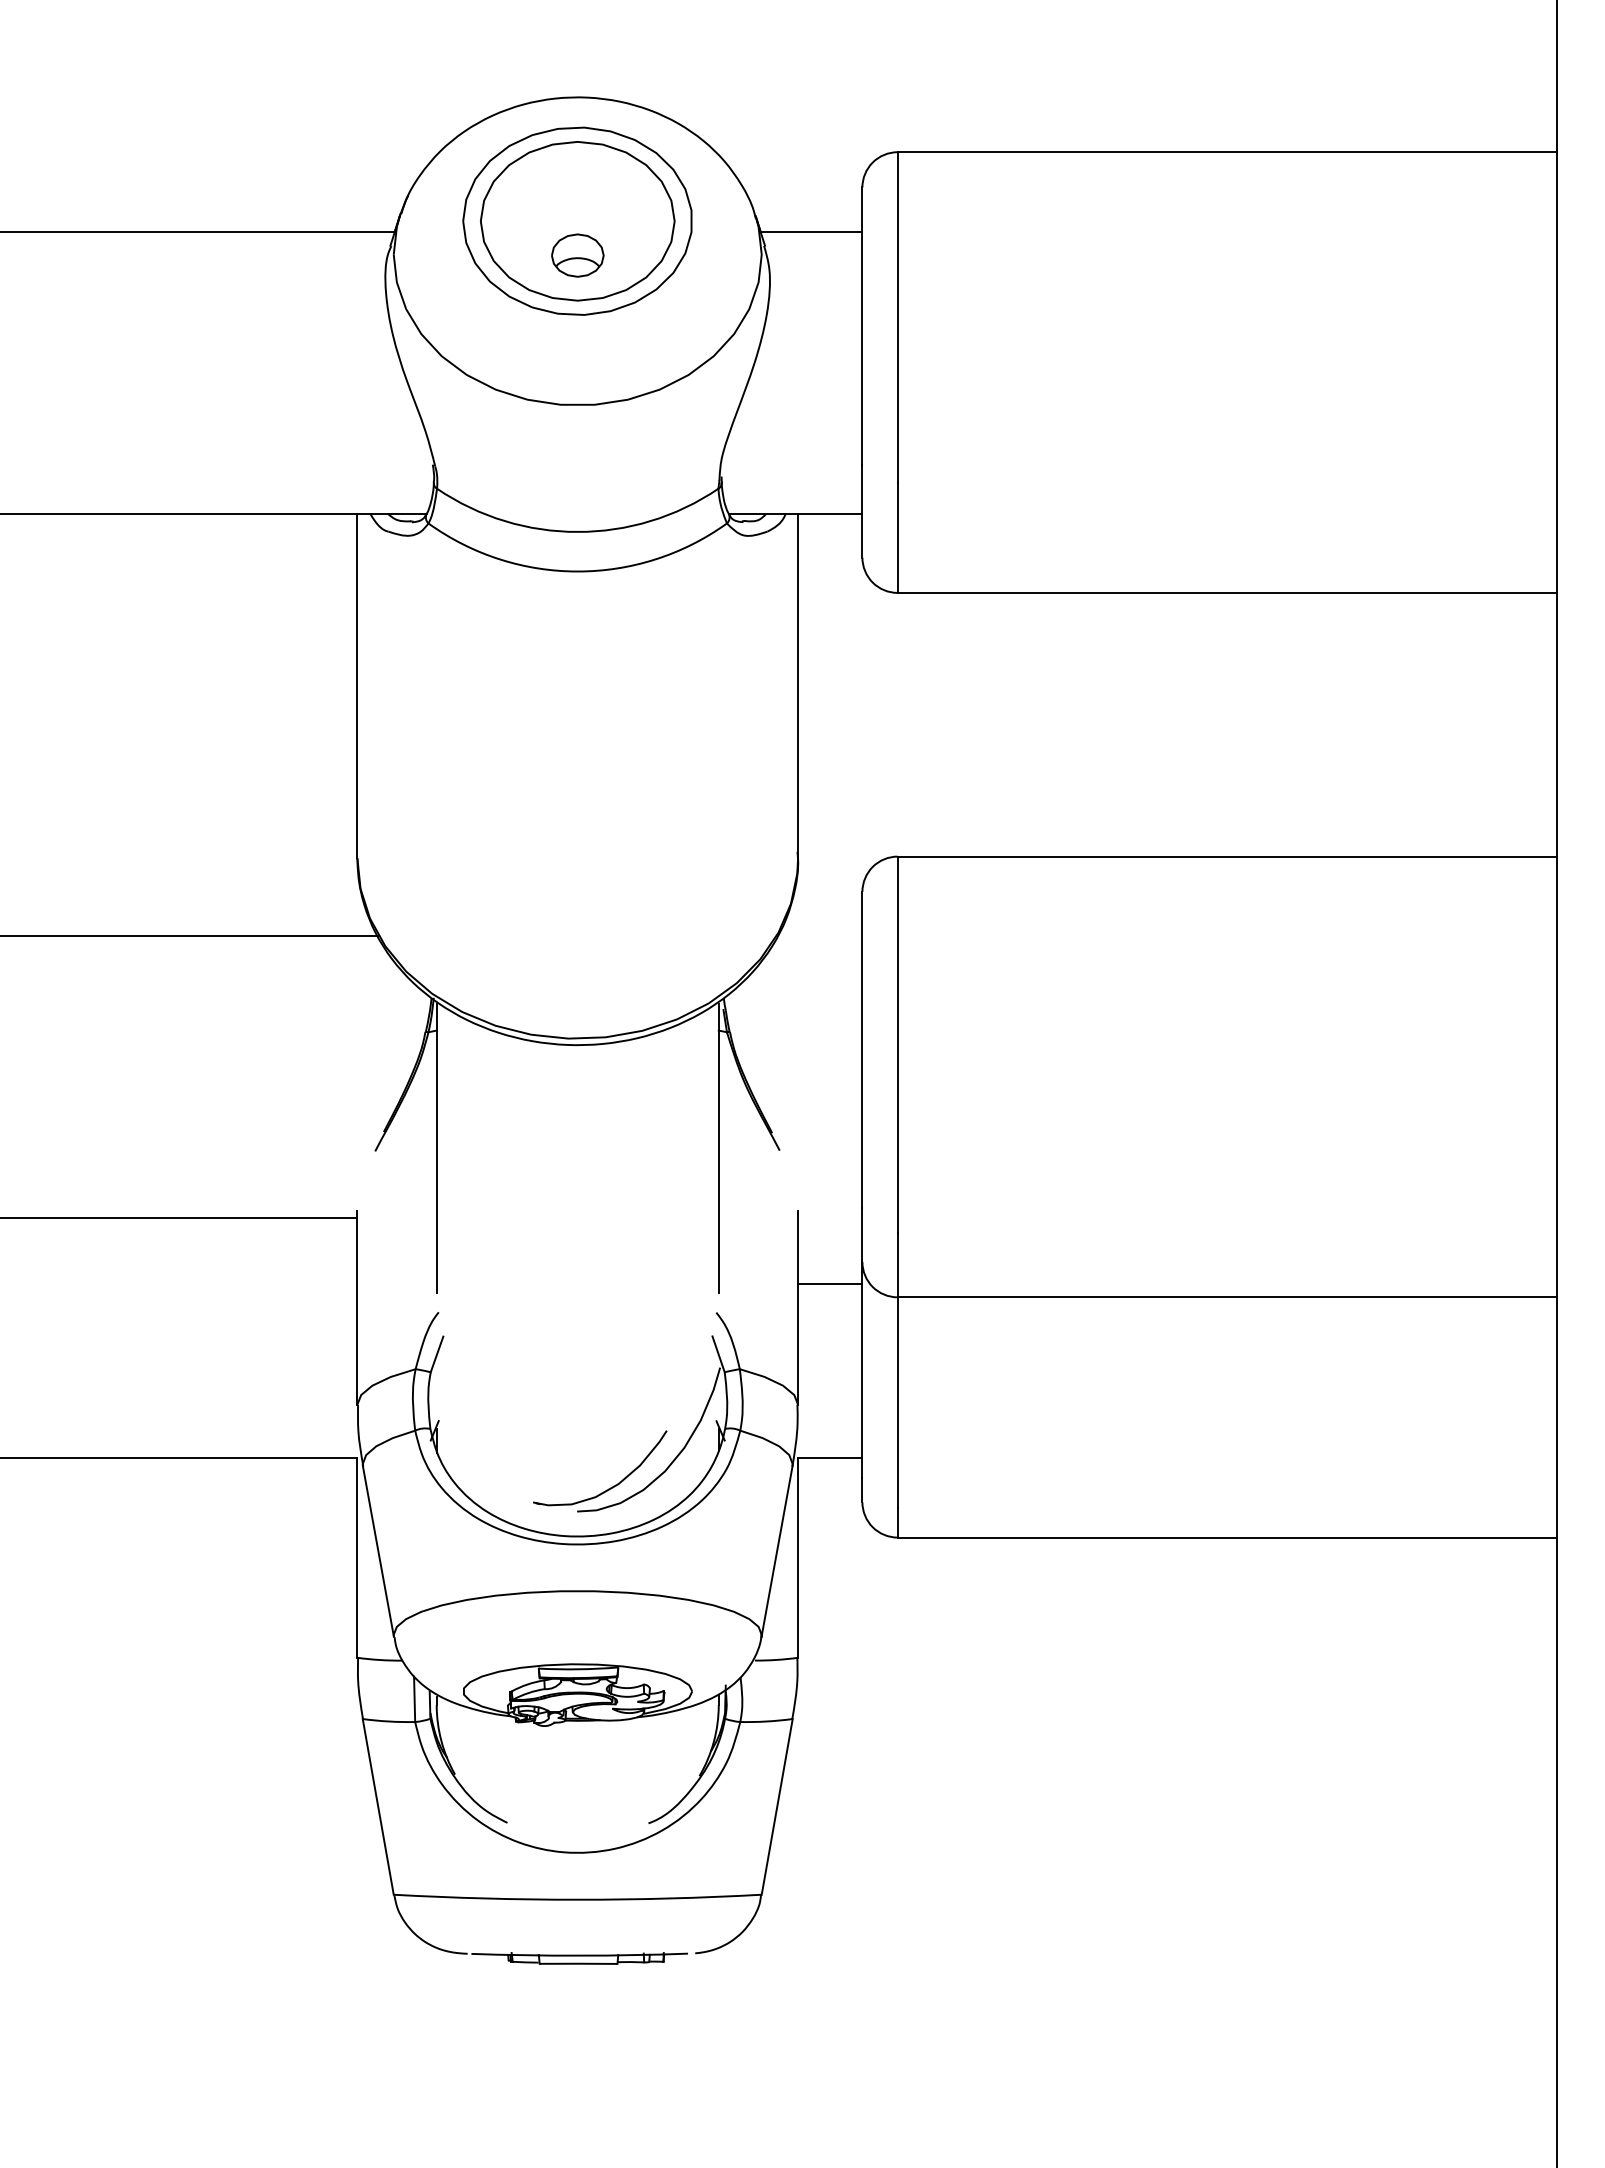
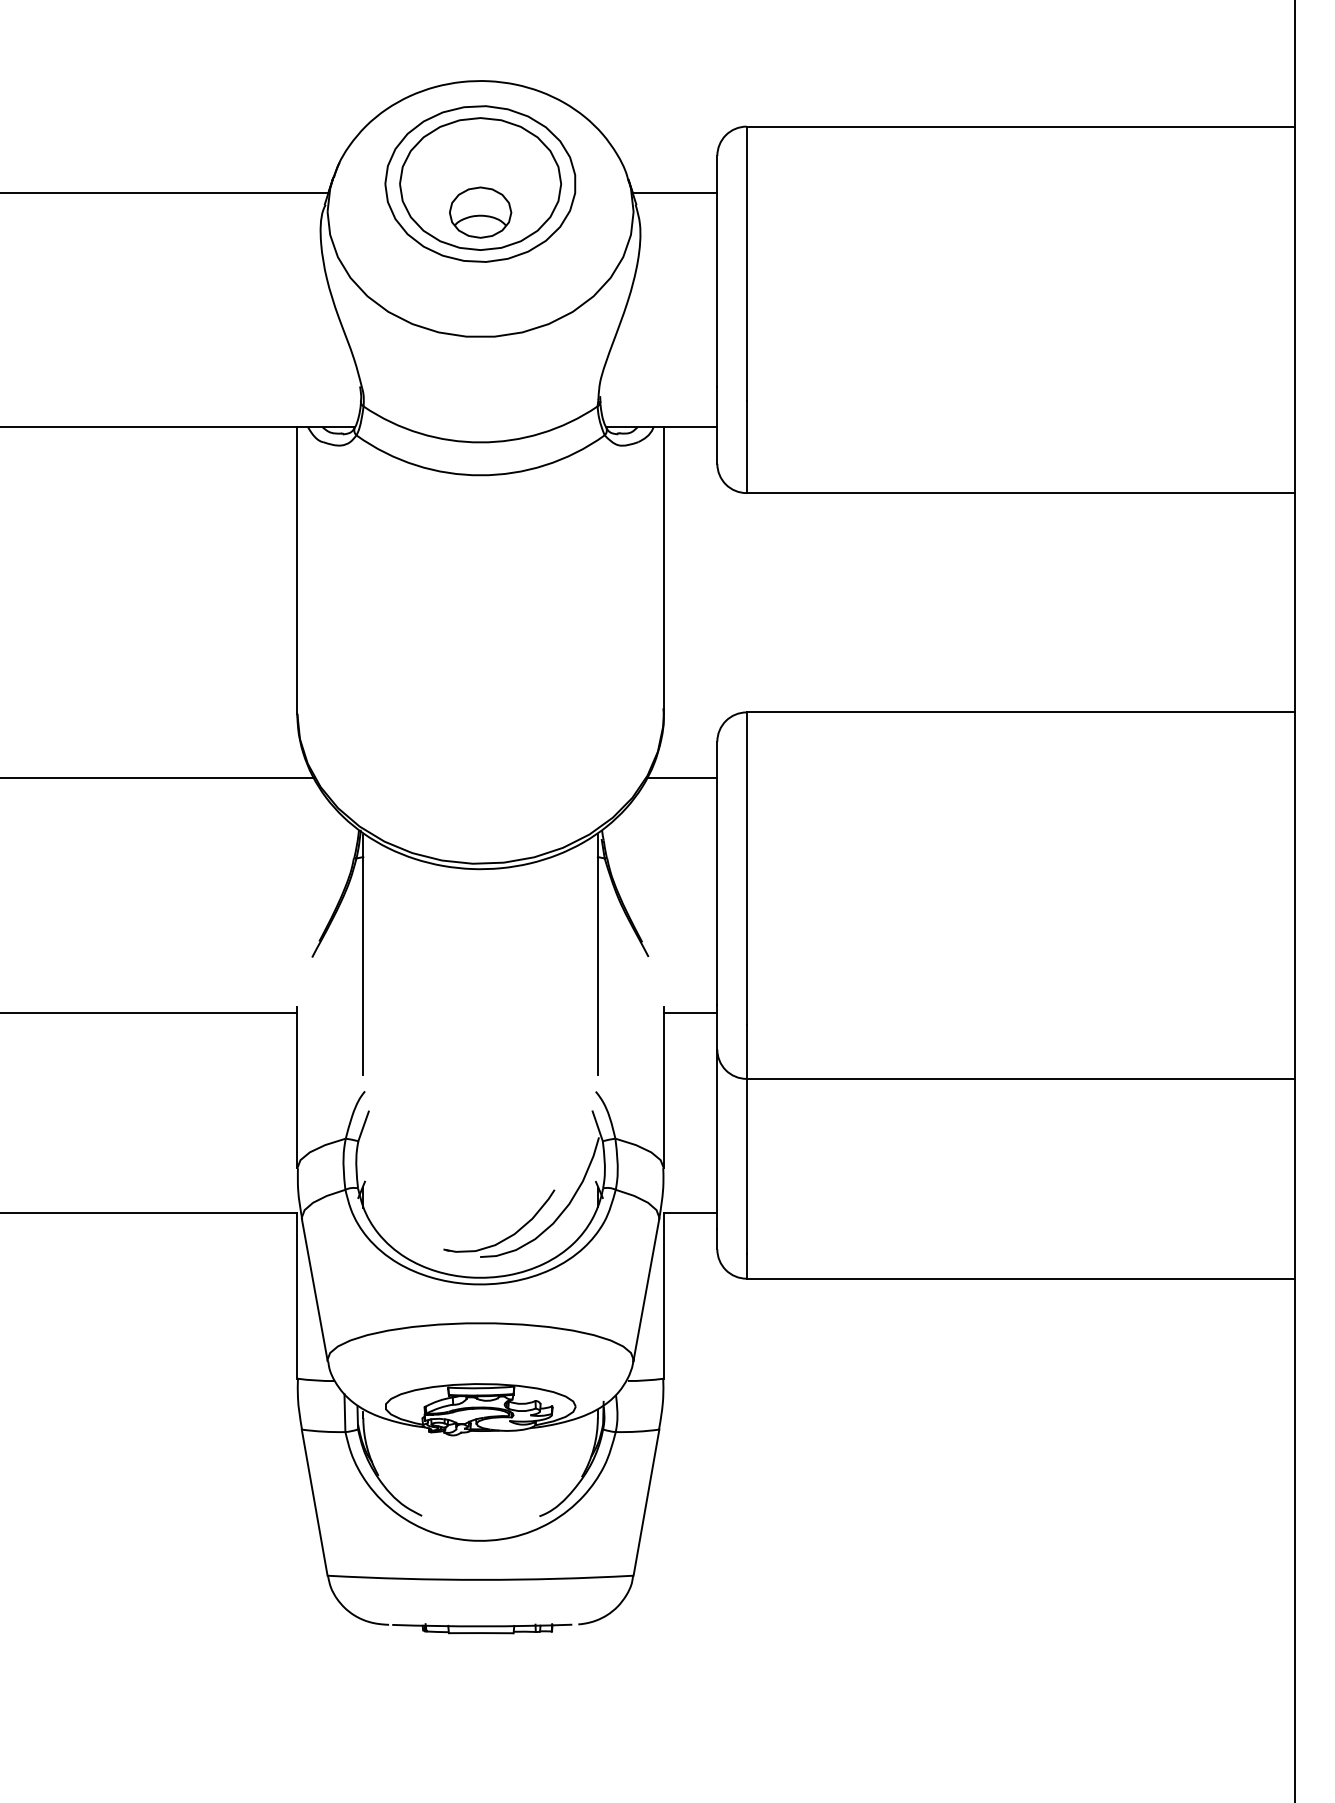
part: (577, 255) -> (480, 212), size x1.43
line: (819, 935) -> (681, 778), added
line: (830, 1284) -> (690, 1013), moved

